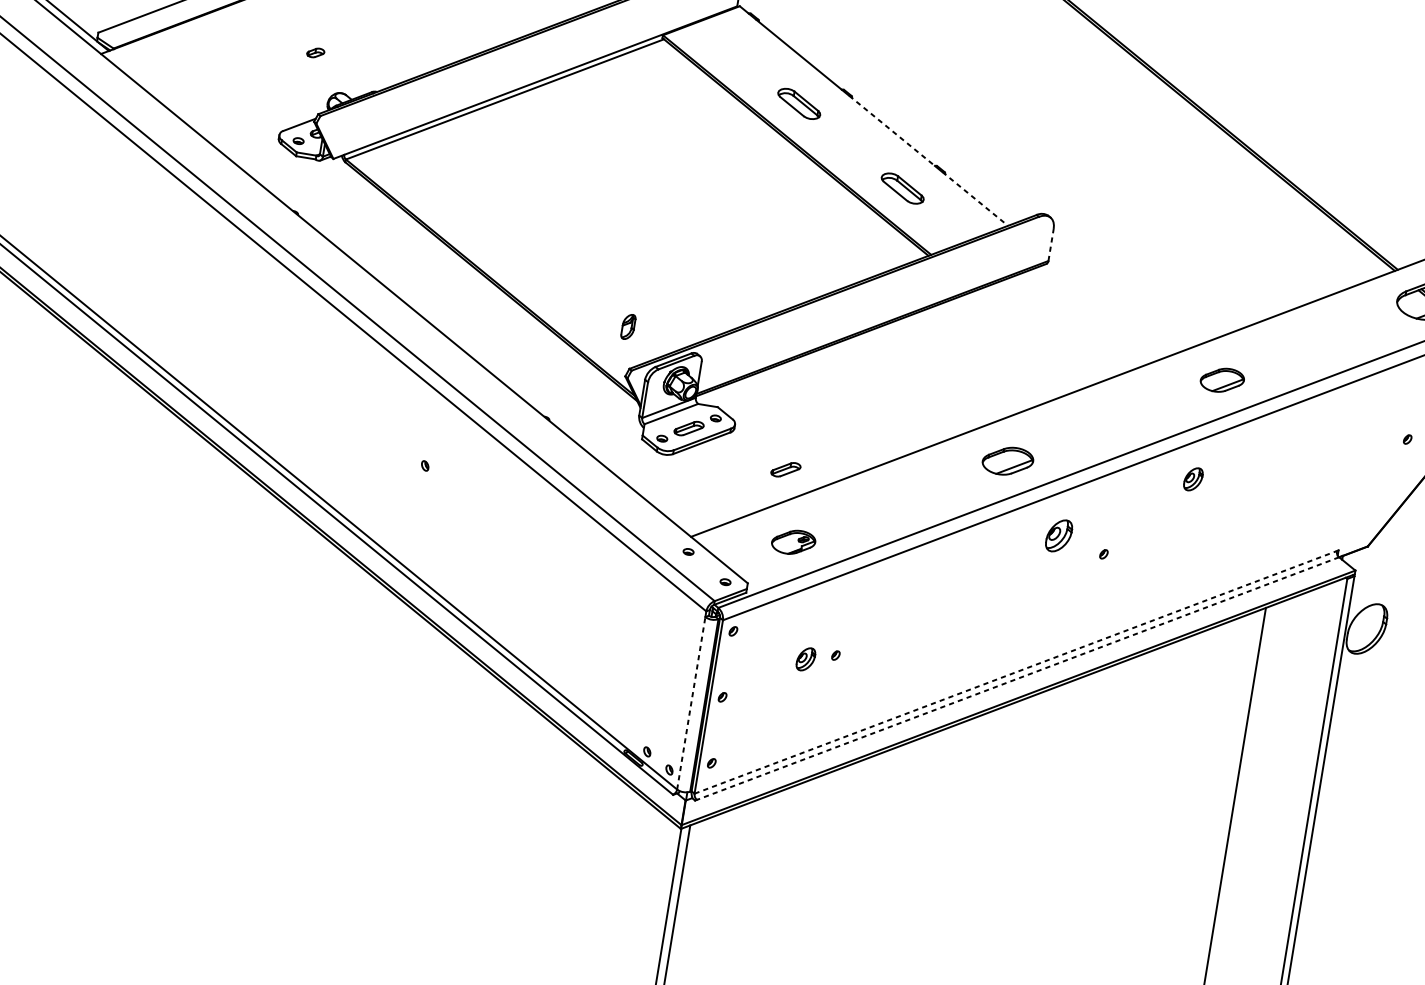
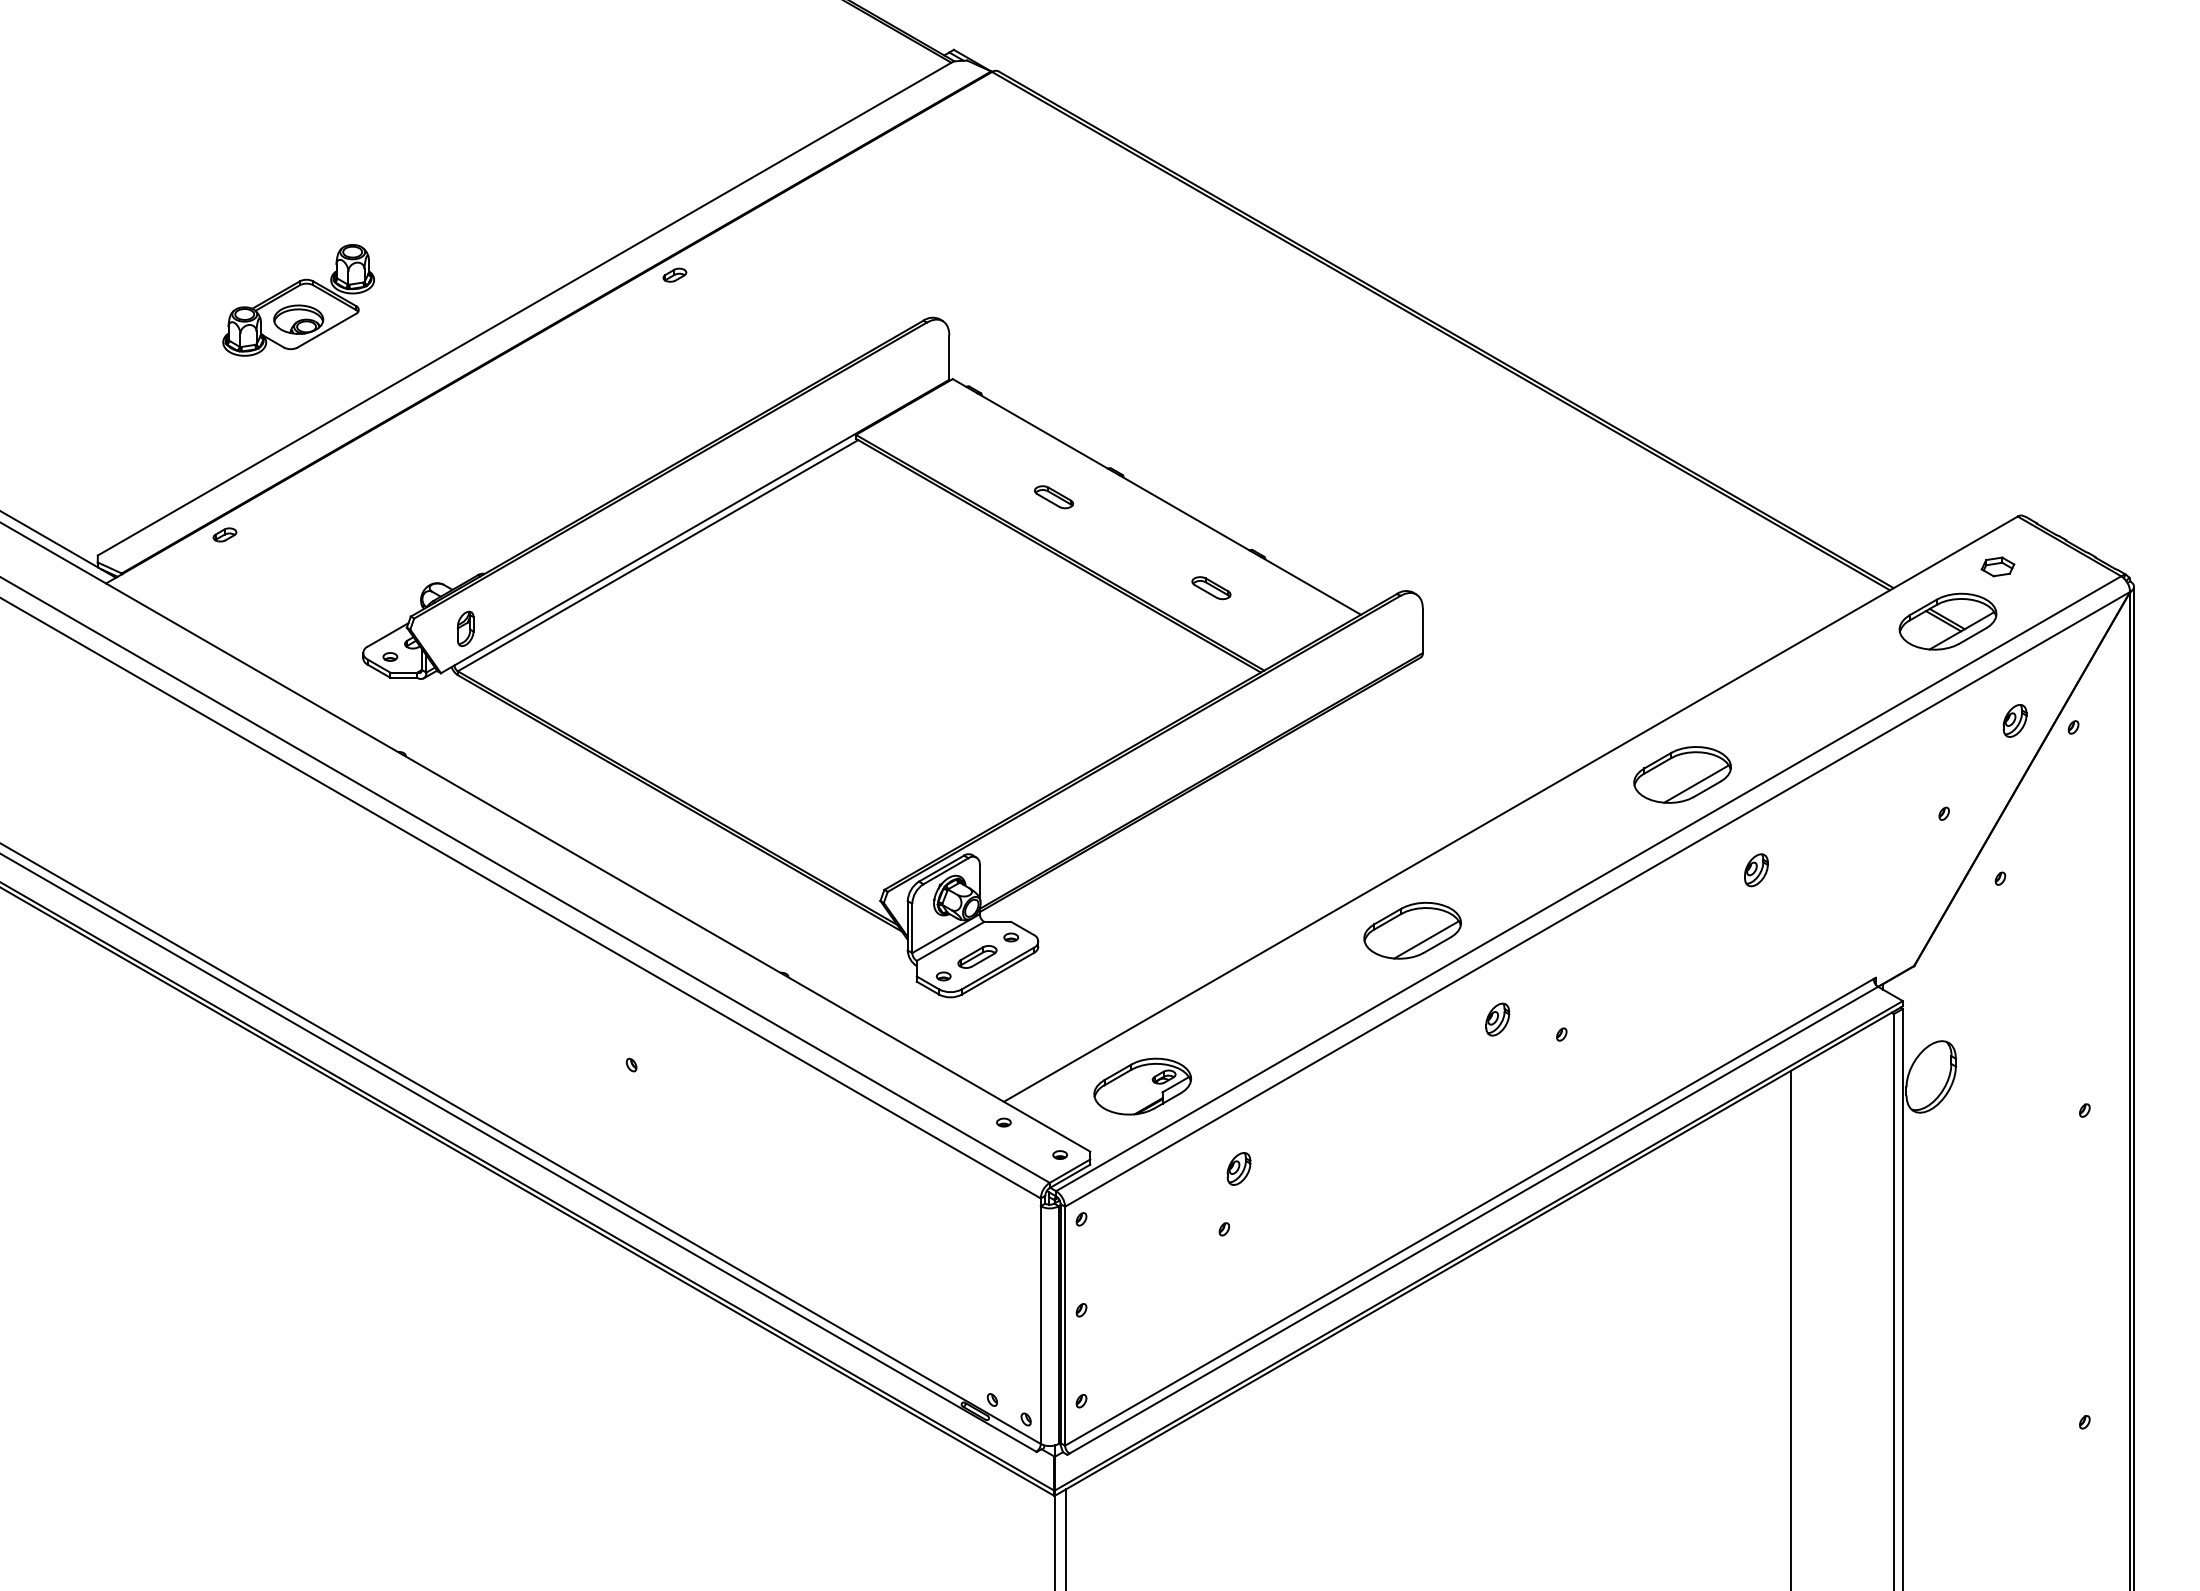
part: (315, 52) -> (224, 534), moved
part: (798, 104) -> (1053, 497), size x0.62
line: (892, 131) -> (1184, 513), dashed -> solid
part: (902, 189) -> (1211, 588), size x0.62
line: (974, 198) -> (1310, 585), dashed -> solid
line: (1050, 244) -> (1422, 630), dashed -> solid
part: (628, 326) -> (465, 628), moved
part: (1222, 379) -> (1682, 774), size x1.67
part: (1007, 461) -> (1412, 930), size x1.43
part: (785, 469) -> (1116, 990), removed
part: (1193, 479) -> (1756, 870), moved
part: (1059, 535) -> (1497, 1019), size x0.71
part: (793, 542) -> (1142, 1086), size x1.67
part: (805, 658) -> (1238, 1168), moved
line: (1015, 672) -> (1469, 1212), dashed -> solid
line: (1017, 678) -> (1473, 1220), dashed -> solid
line: (691, 703) -> (1040, 1325), dashed -> solid

